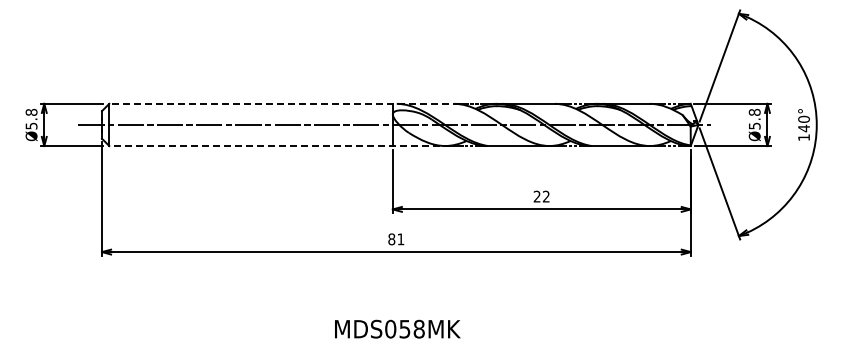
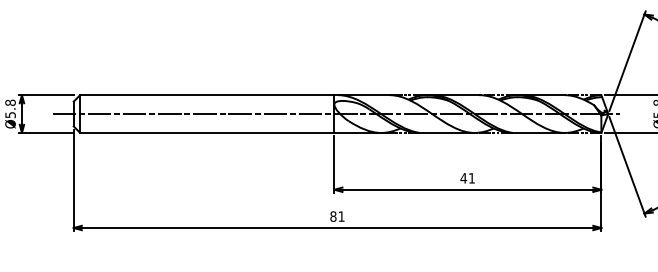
line: (284, 103) -> (237, 94), dashed -> solid
line: (280, 146) -> (233, 133), dashed -> solid
text: (541, 196) -> (467, 178), 22 -> 41

